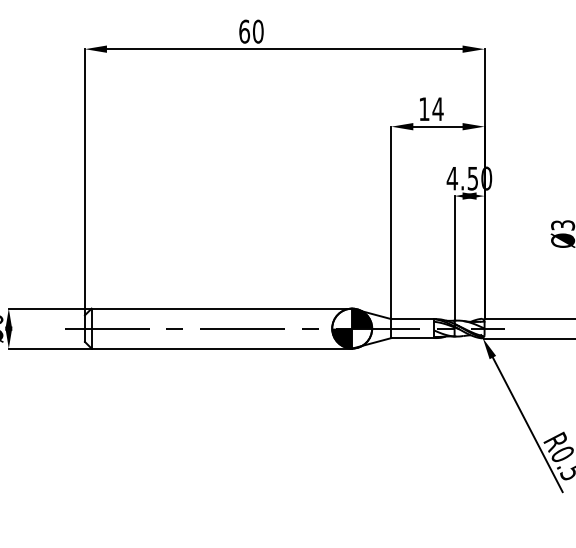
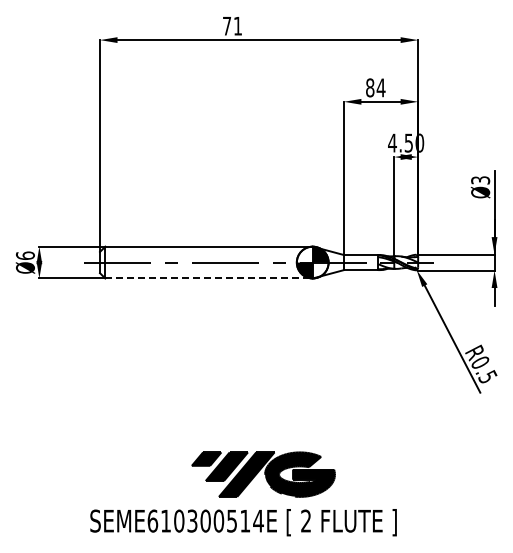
text: (251, 30) -> (232, 25), 60 -> 71
text: (424, 108) -> (370, 87), 14 -> 84
line: (222, 348) -> (209, 278), solid -> dashed

